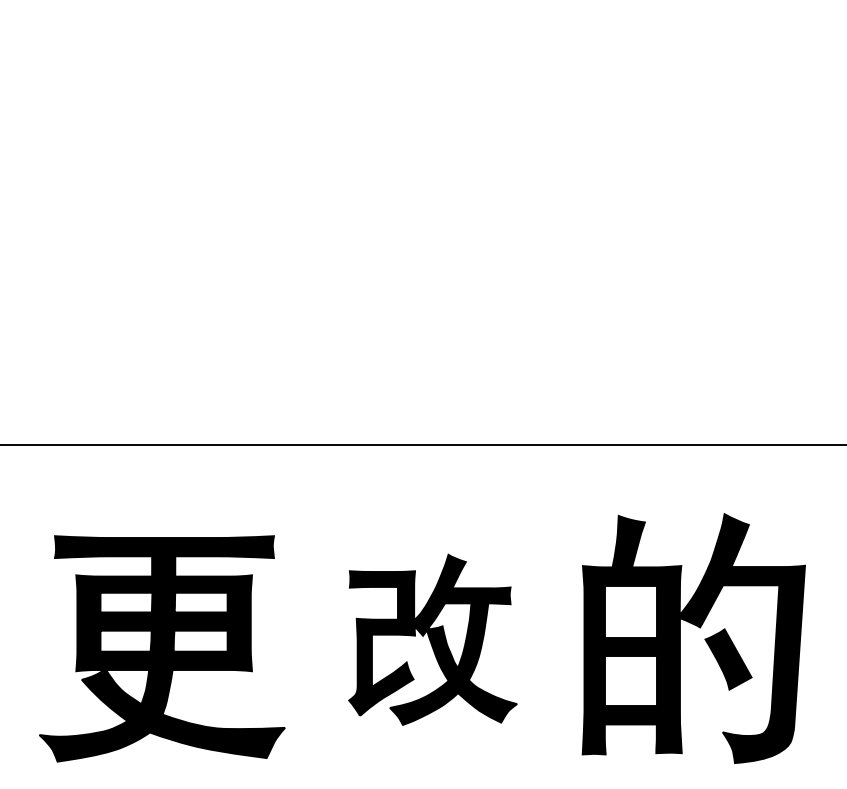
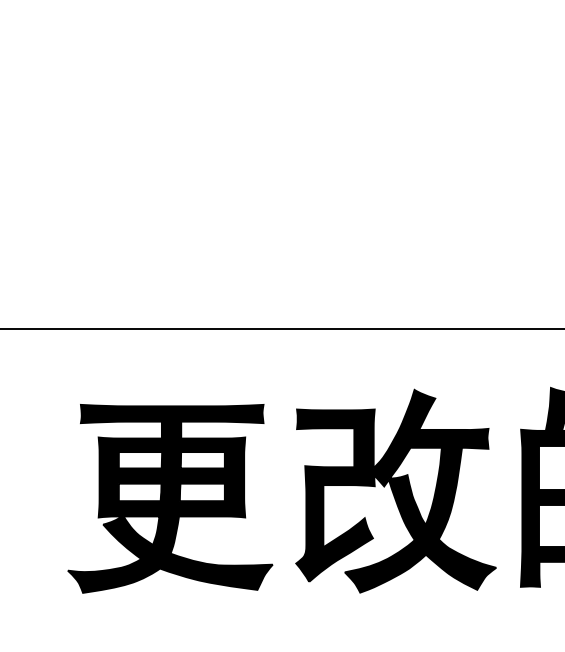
part: (432, 639) -> (395, 491), size x1.43

